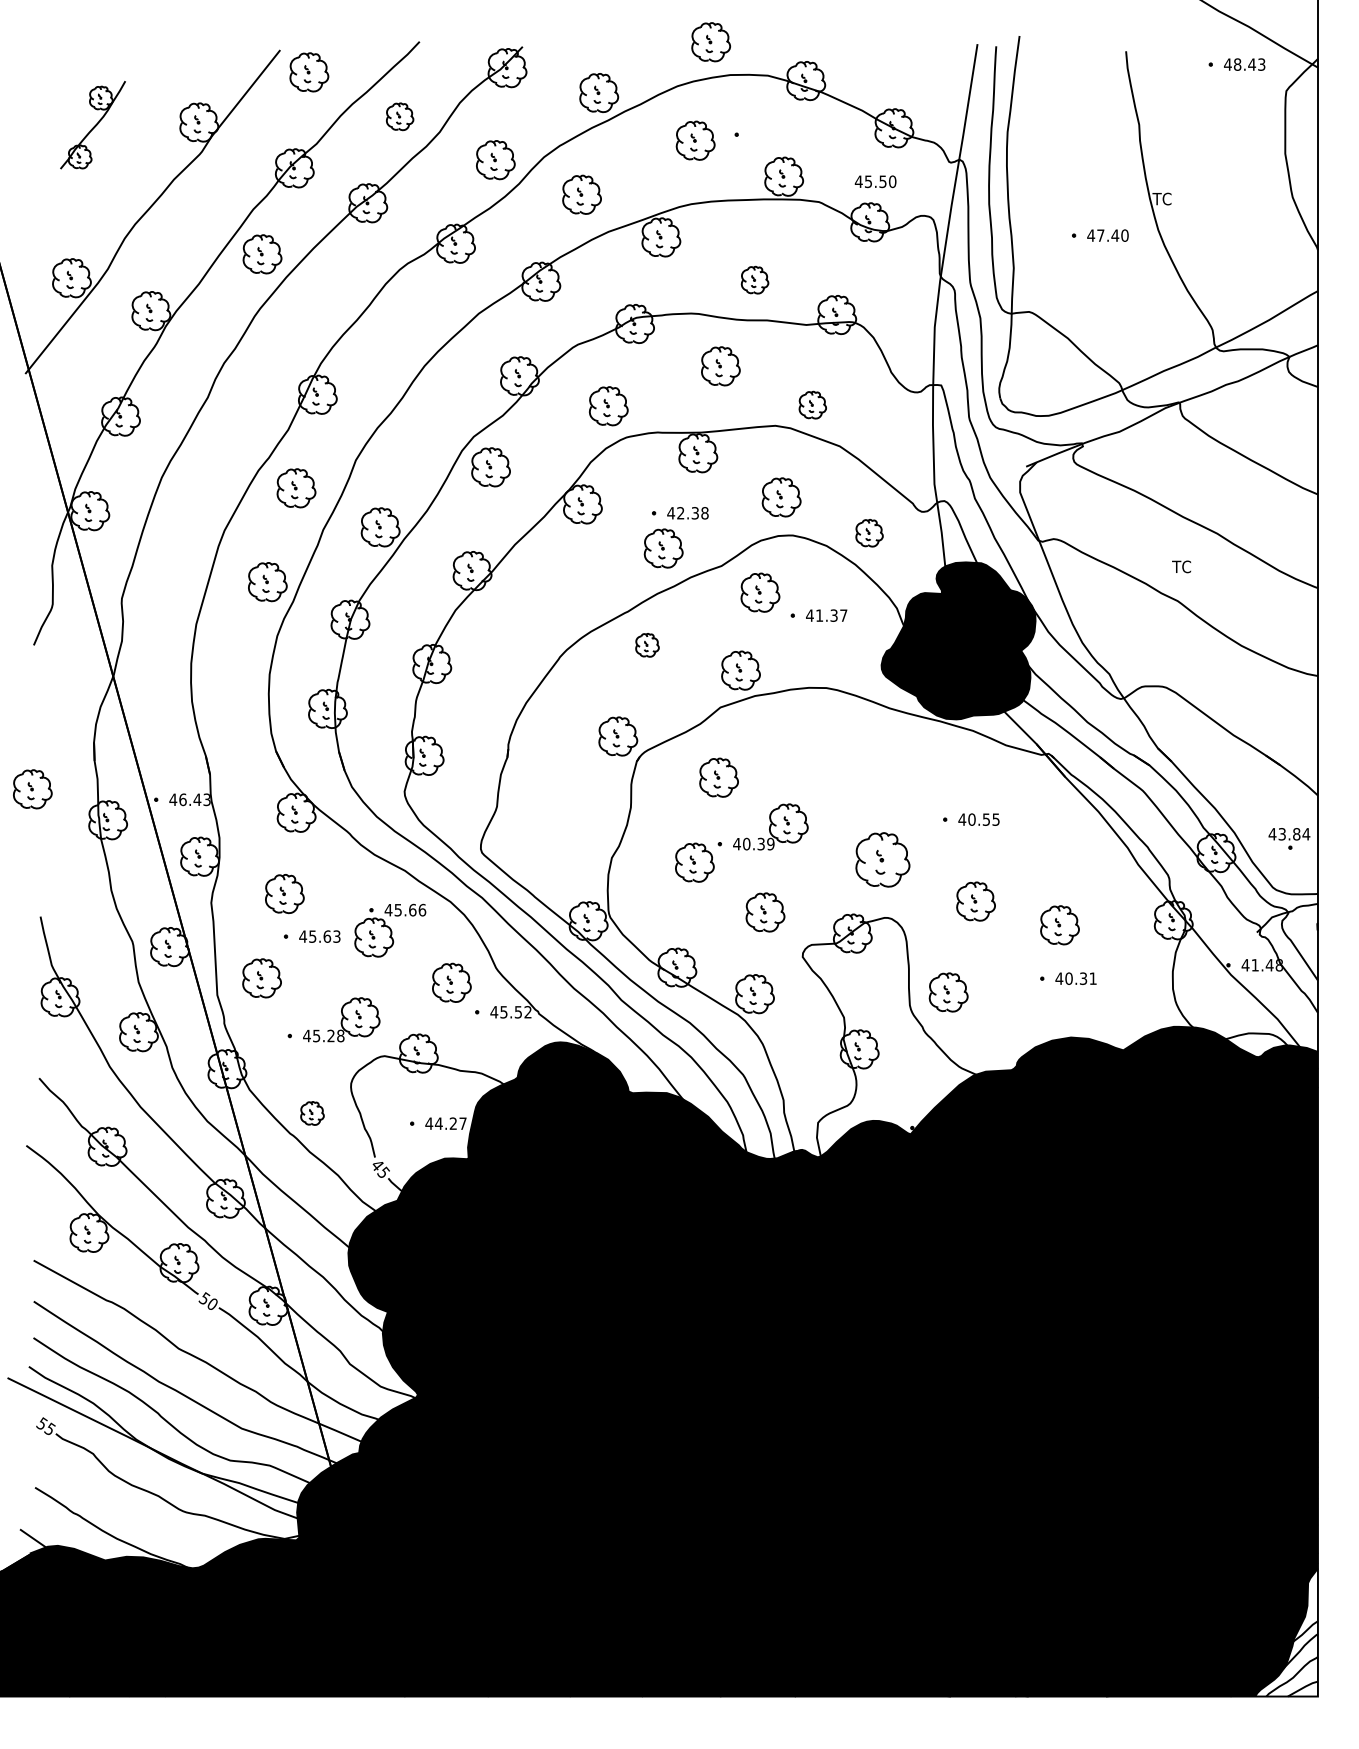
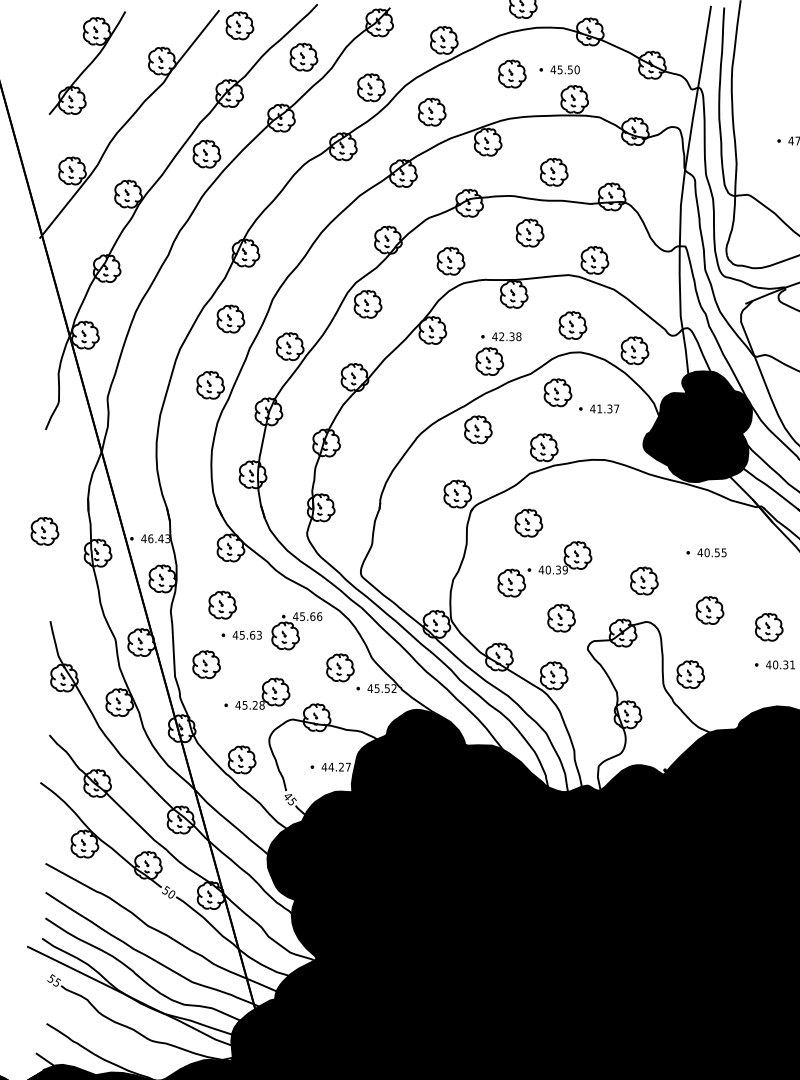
part: (399, 116) -> (303, 56), size x1.43
part: (92, 124) -> (87, 62), size x1.67
text: (875, 181) -> (565, 69), moved
part: (754, 280) -> (553, 172), size x1.43
part: (812, 405) -> (594, 260), size x1.43
part: (869, 533) -> (634, 351), size x1.43
part: (647, 645) -> (478, 429), size x1.67
part: (882, 859) -> (644, 580), size x0.71
part: (312, 1113) -> (242, 759), size x1.67

